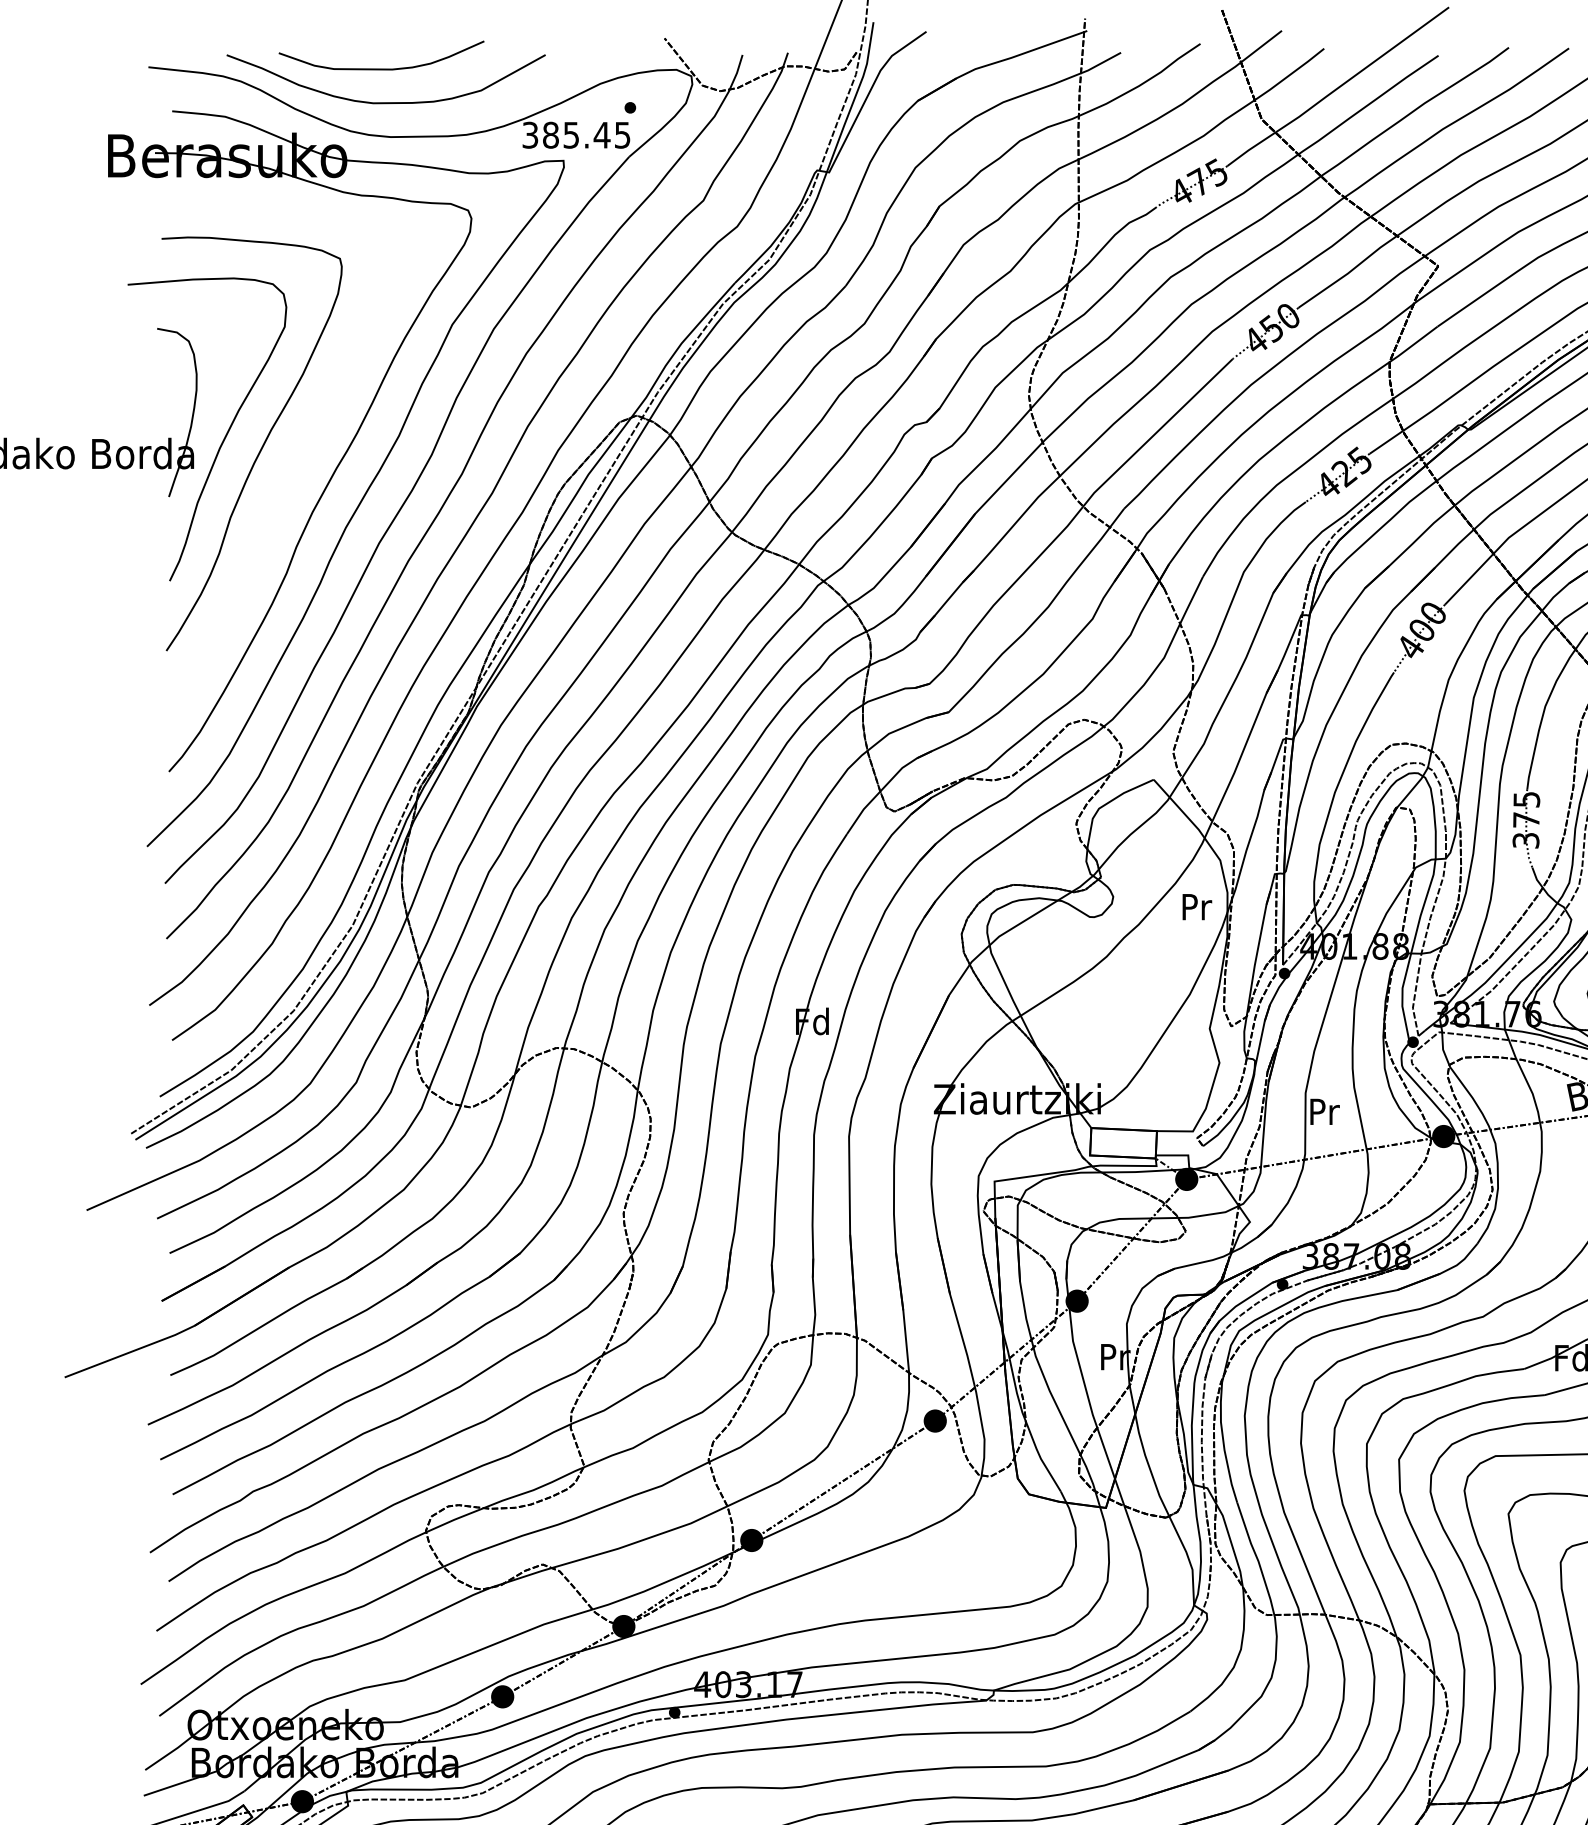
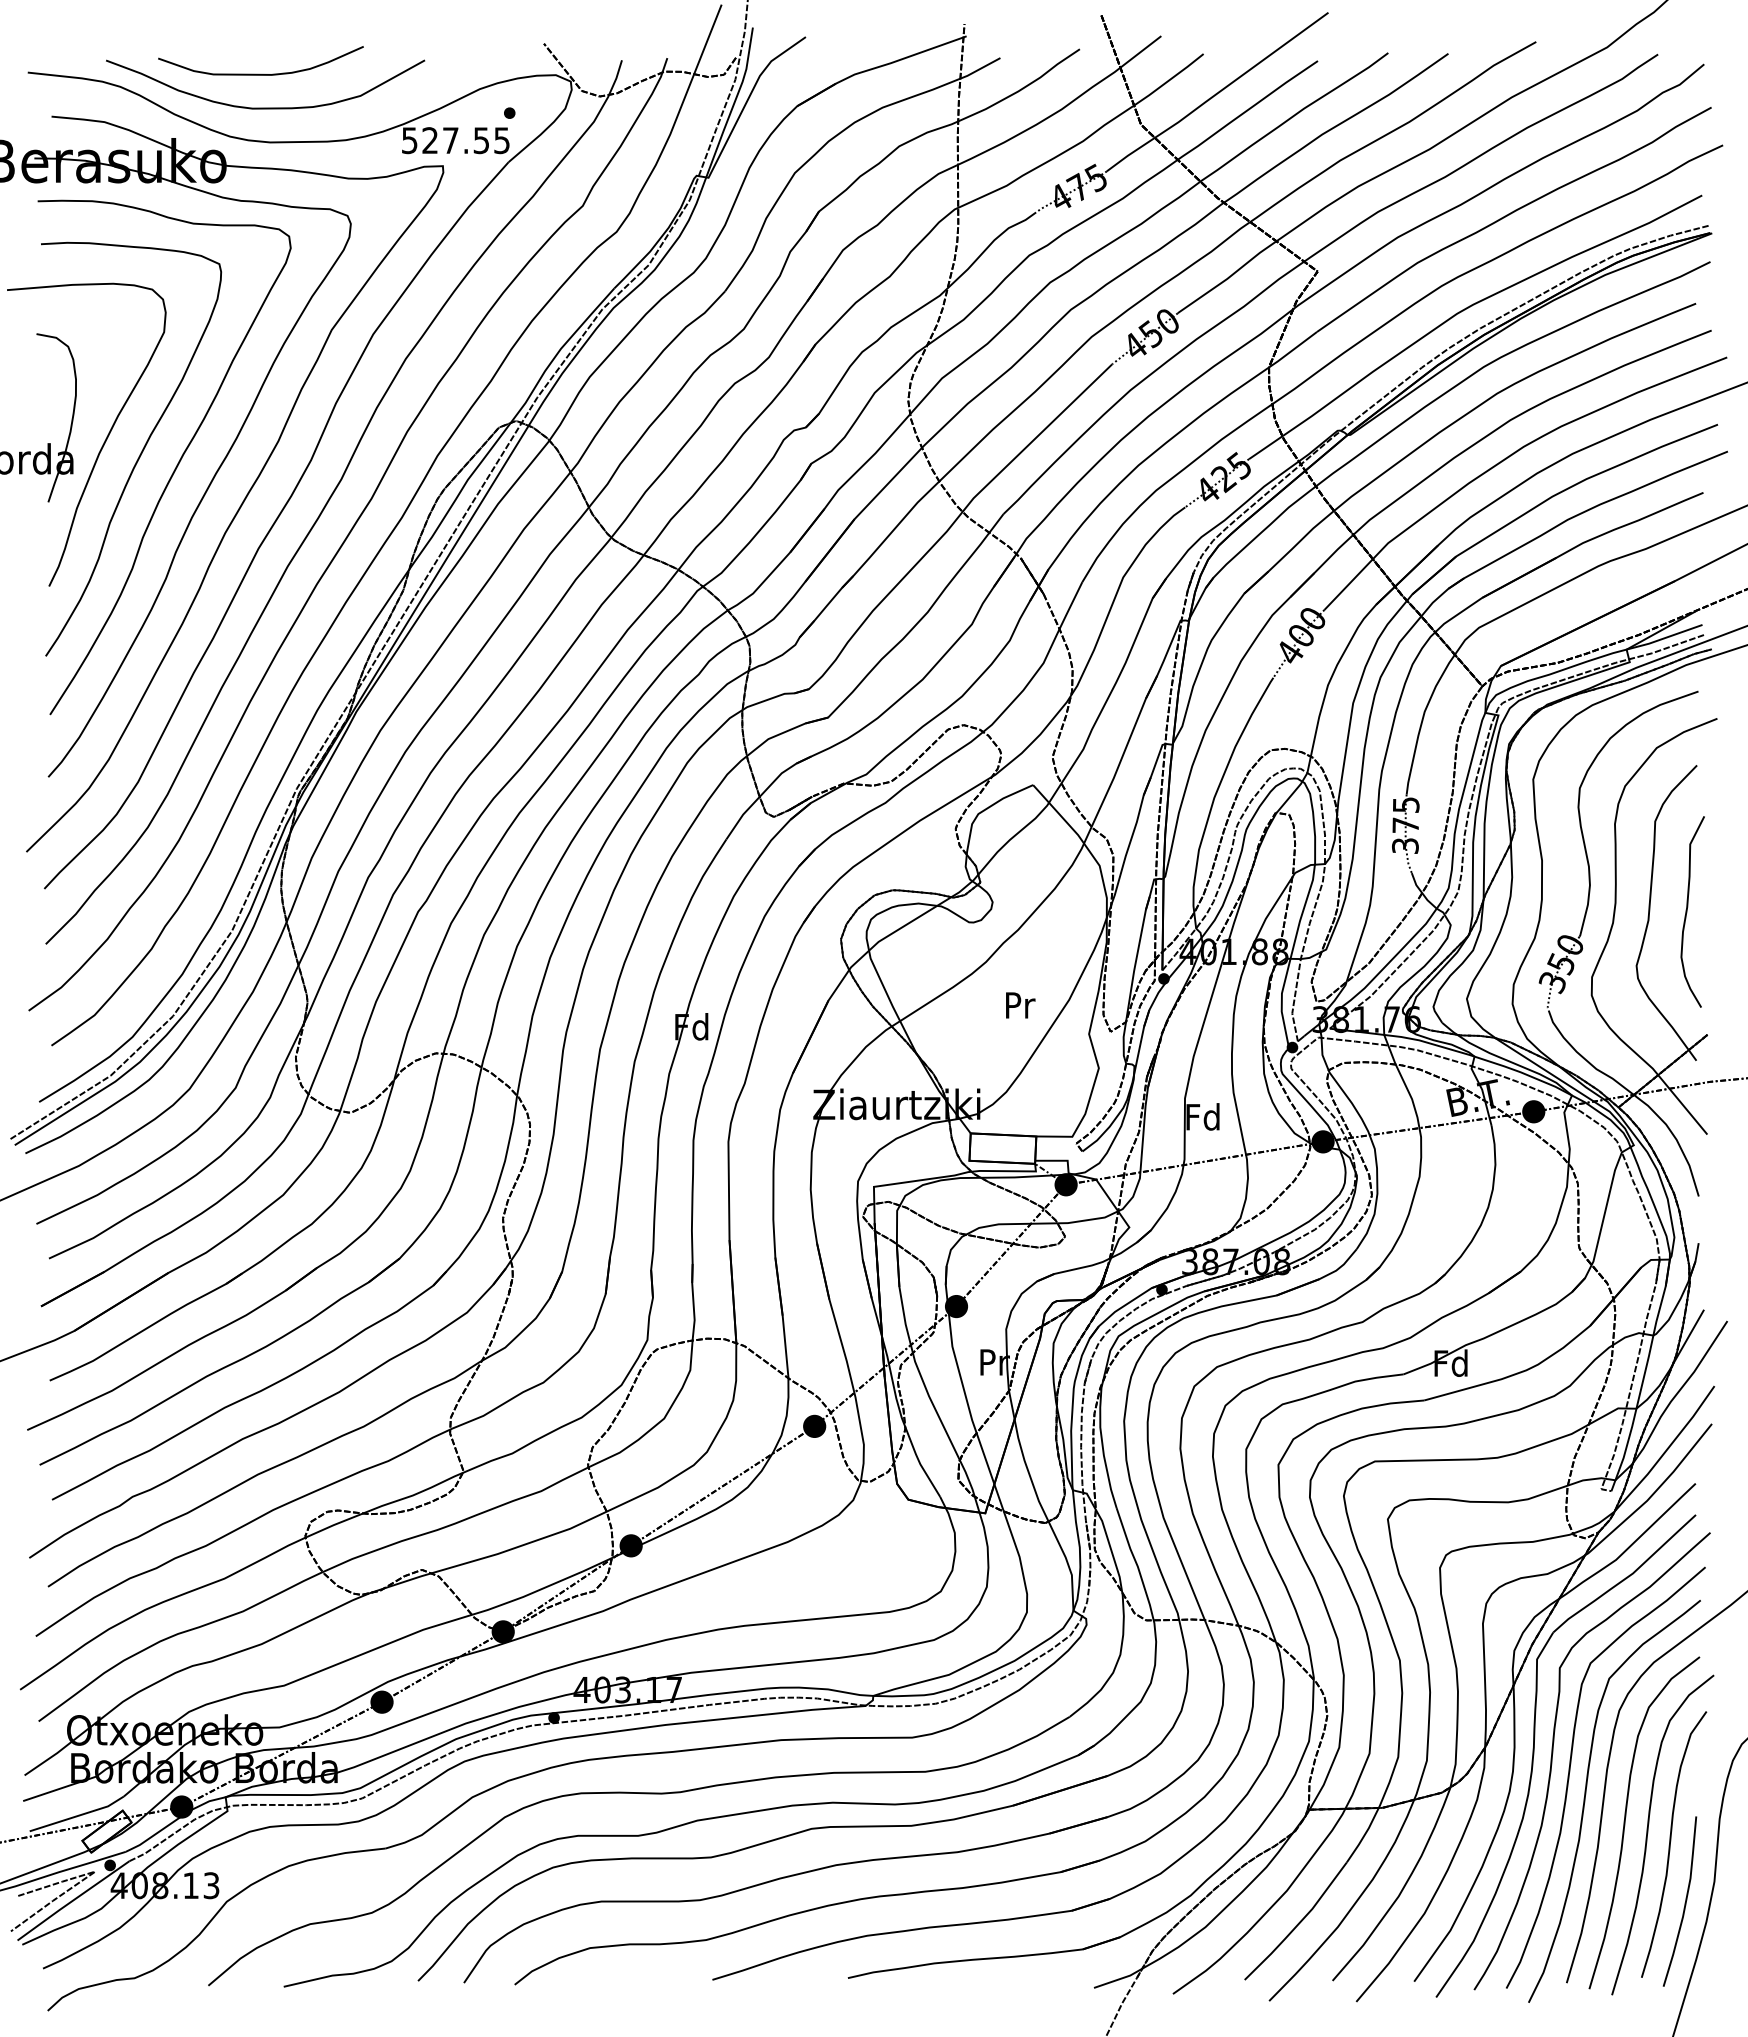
text: (566, 135) -> (445, 140), 385.45 -> 527.55
curve: (298, 458) -> (177, 463), added
text: (1197, 907) -> (1020, 1005), moved
text: (1323, 1111) -> (1202, 1116), Pr -> Fd

